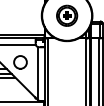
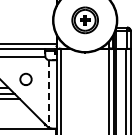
circle: (20, 62) -> (25, 79), size x0.7
line: (38, 73) -> (48, 93), solid -> dashed

